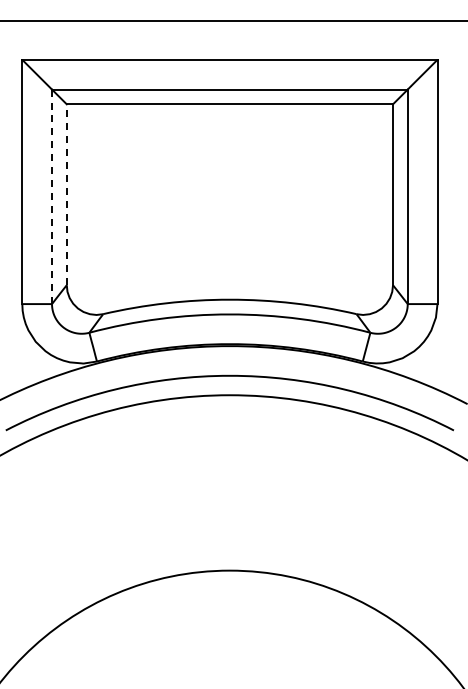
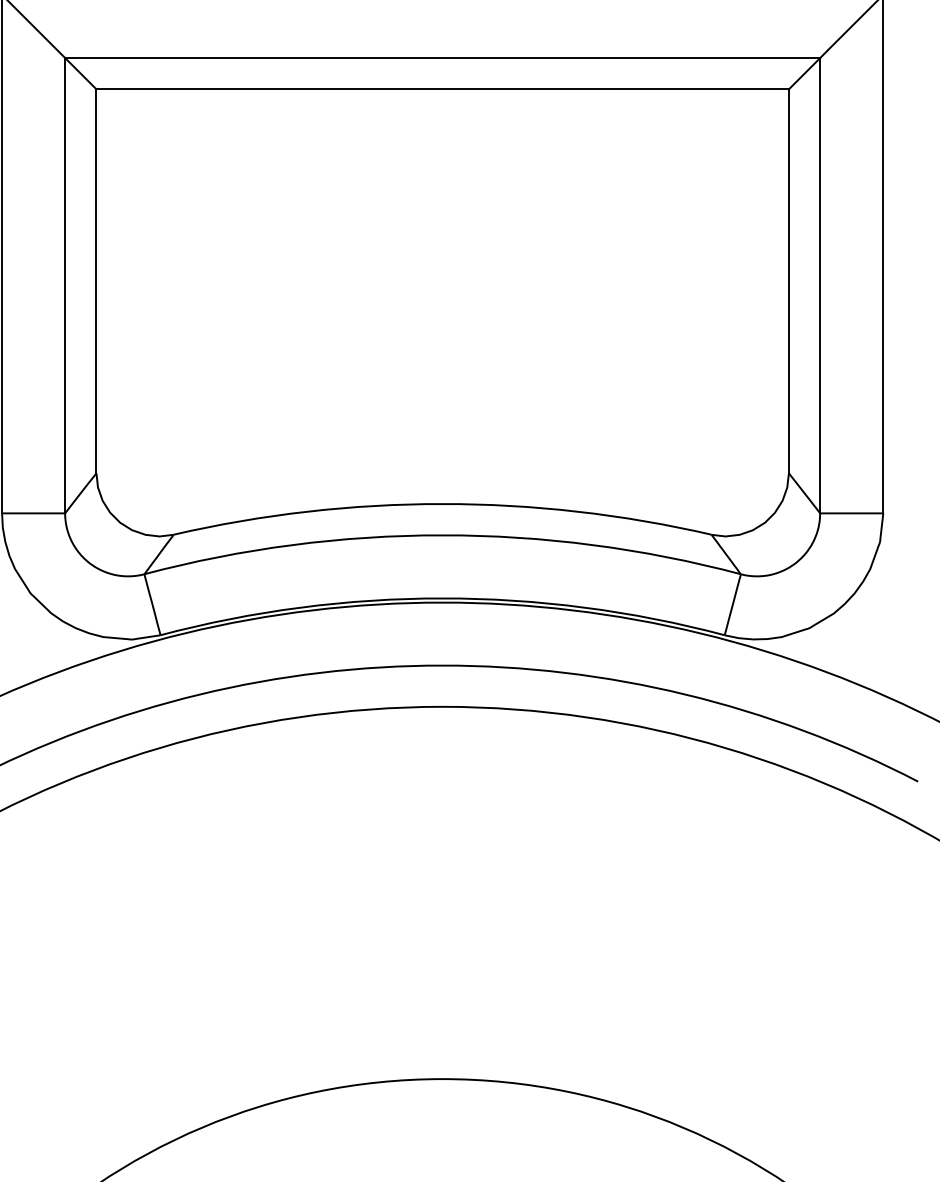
line: (66, 194) -> (95, 280), dashed -> solid
line: (52, 197) -> (66, 287), dashed -> solid

